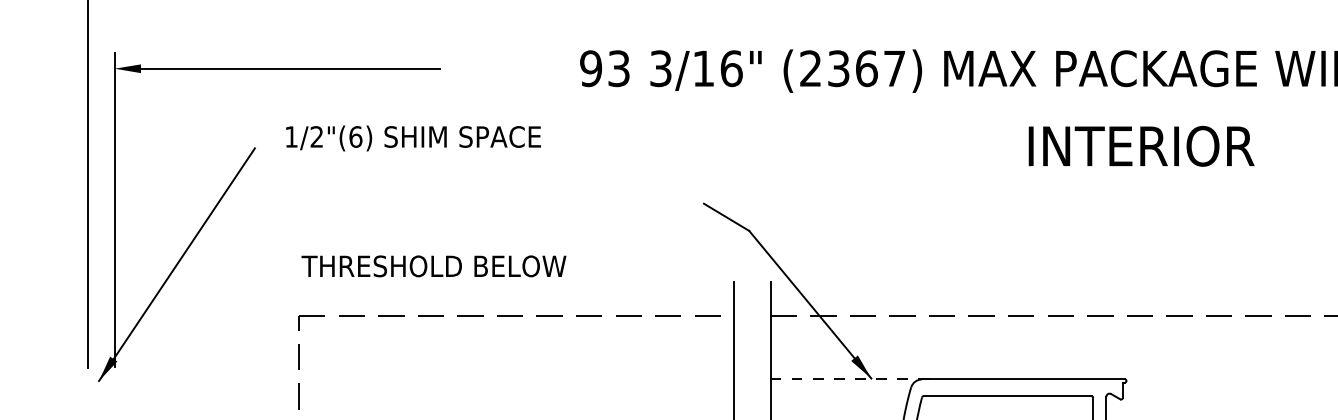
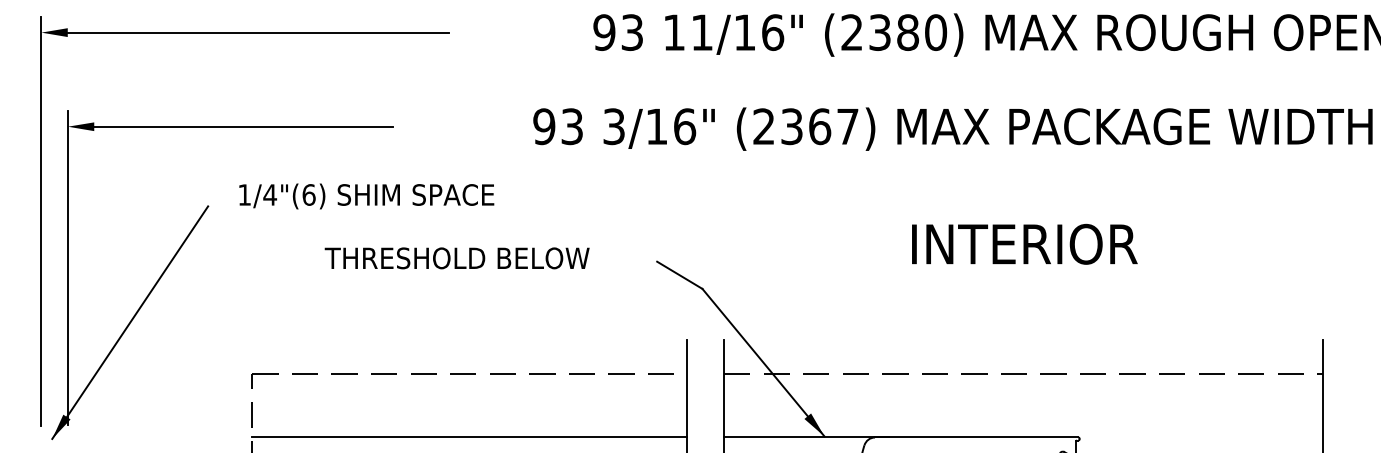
text: (317, 136) -> (270, 194), 1/2"(6) -> 1/4"(6)
text: (1141, 145) -> (1024, 243), moved
text: (433, 266) -> (456, 258), moved
line: (516, 378) -> (469, 436), added
line: (853, 379) -> (806, 437), dashed -> solid

